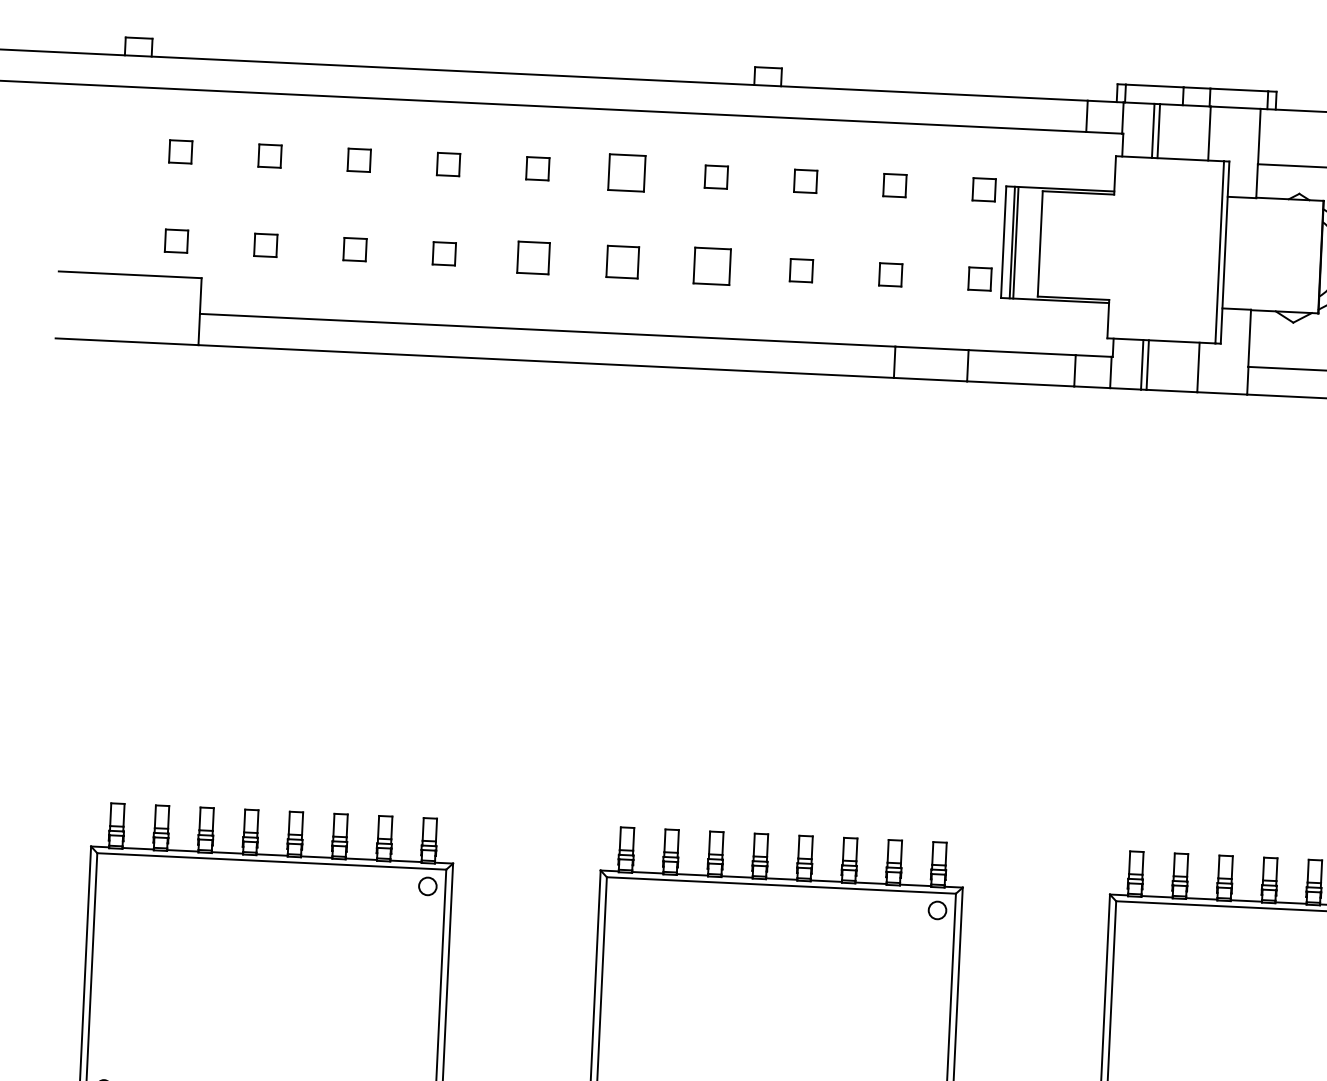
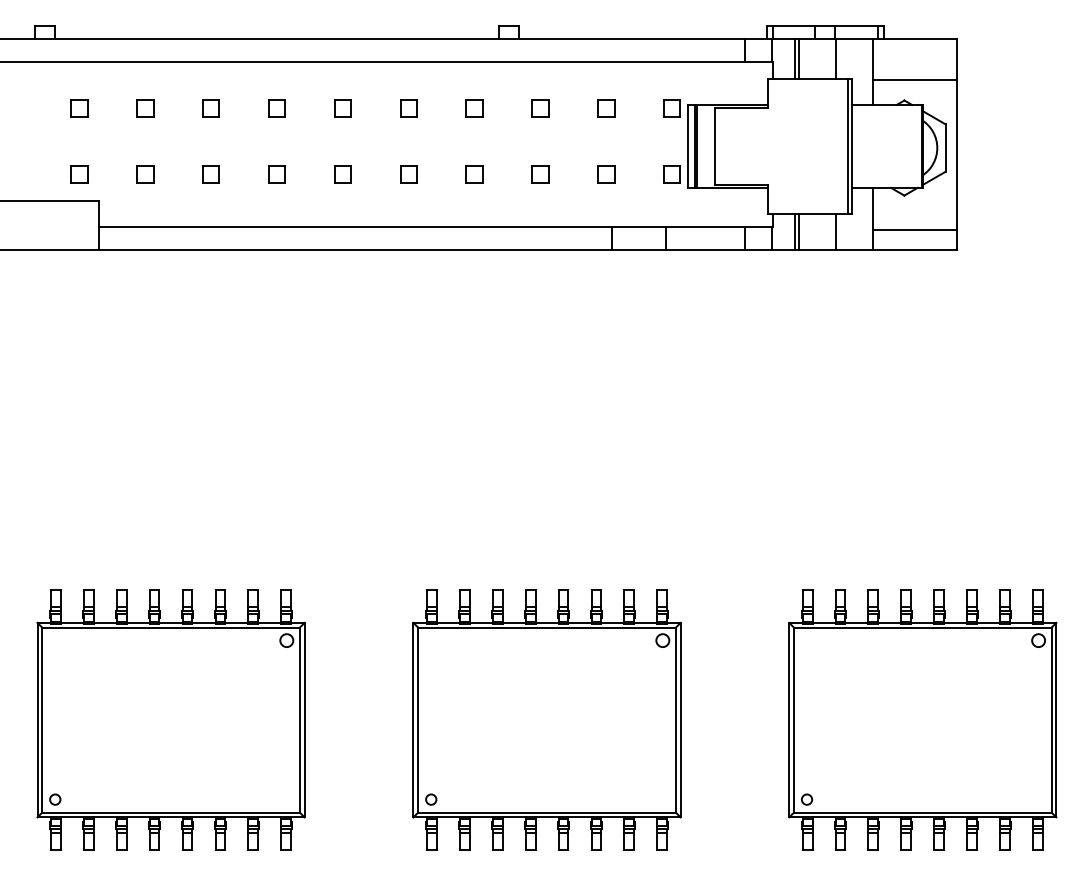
part: (626, 172) -> (408, 108), size x0.62
part: (533, 258) -> (342, 174), size x0.71
part: (622, 262) -> (408, 174), size x0.71
part: (712, 266) -> (474, 174), size x0.62

